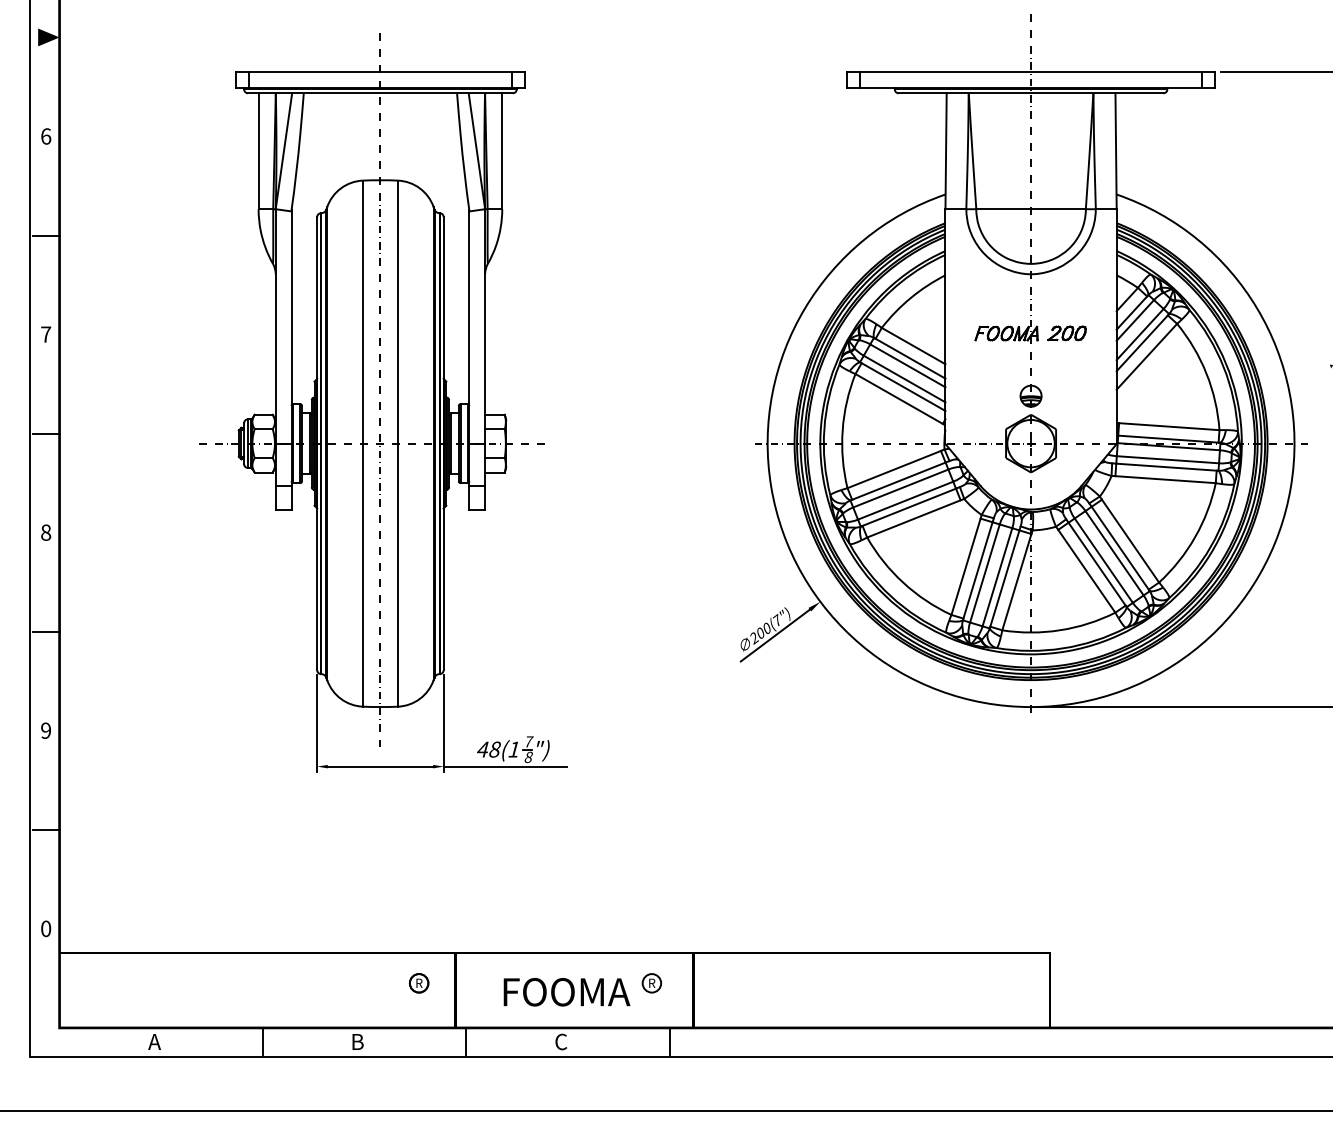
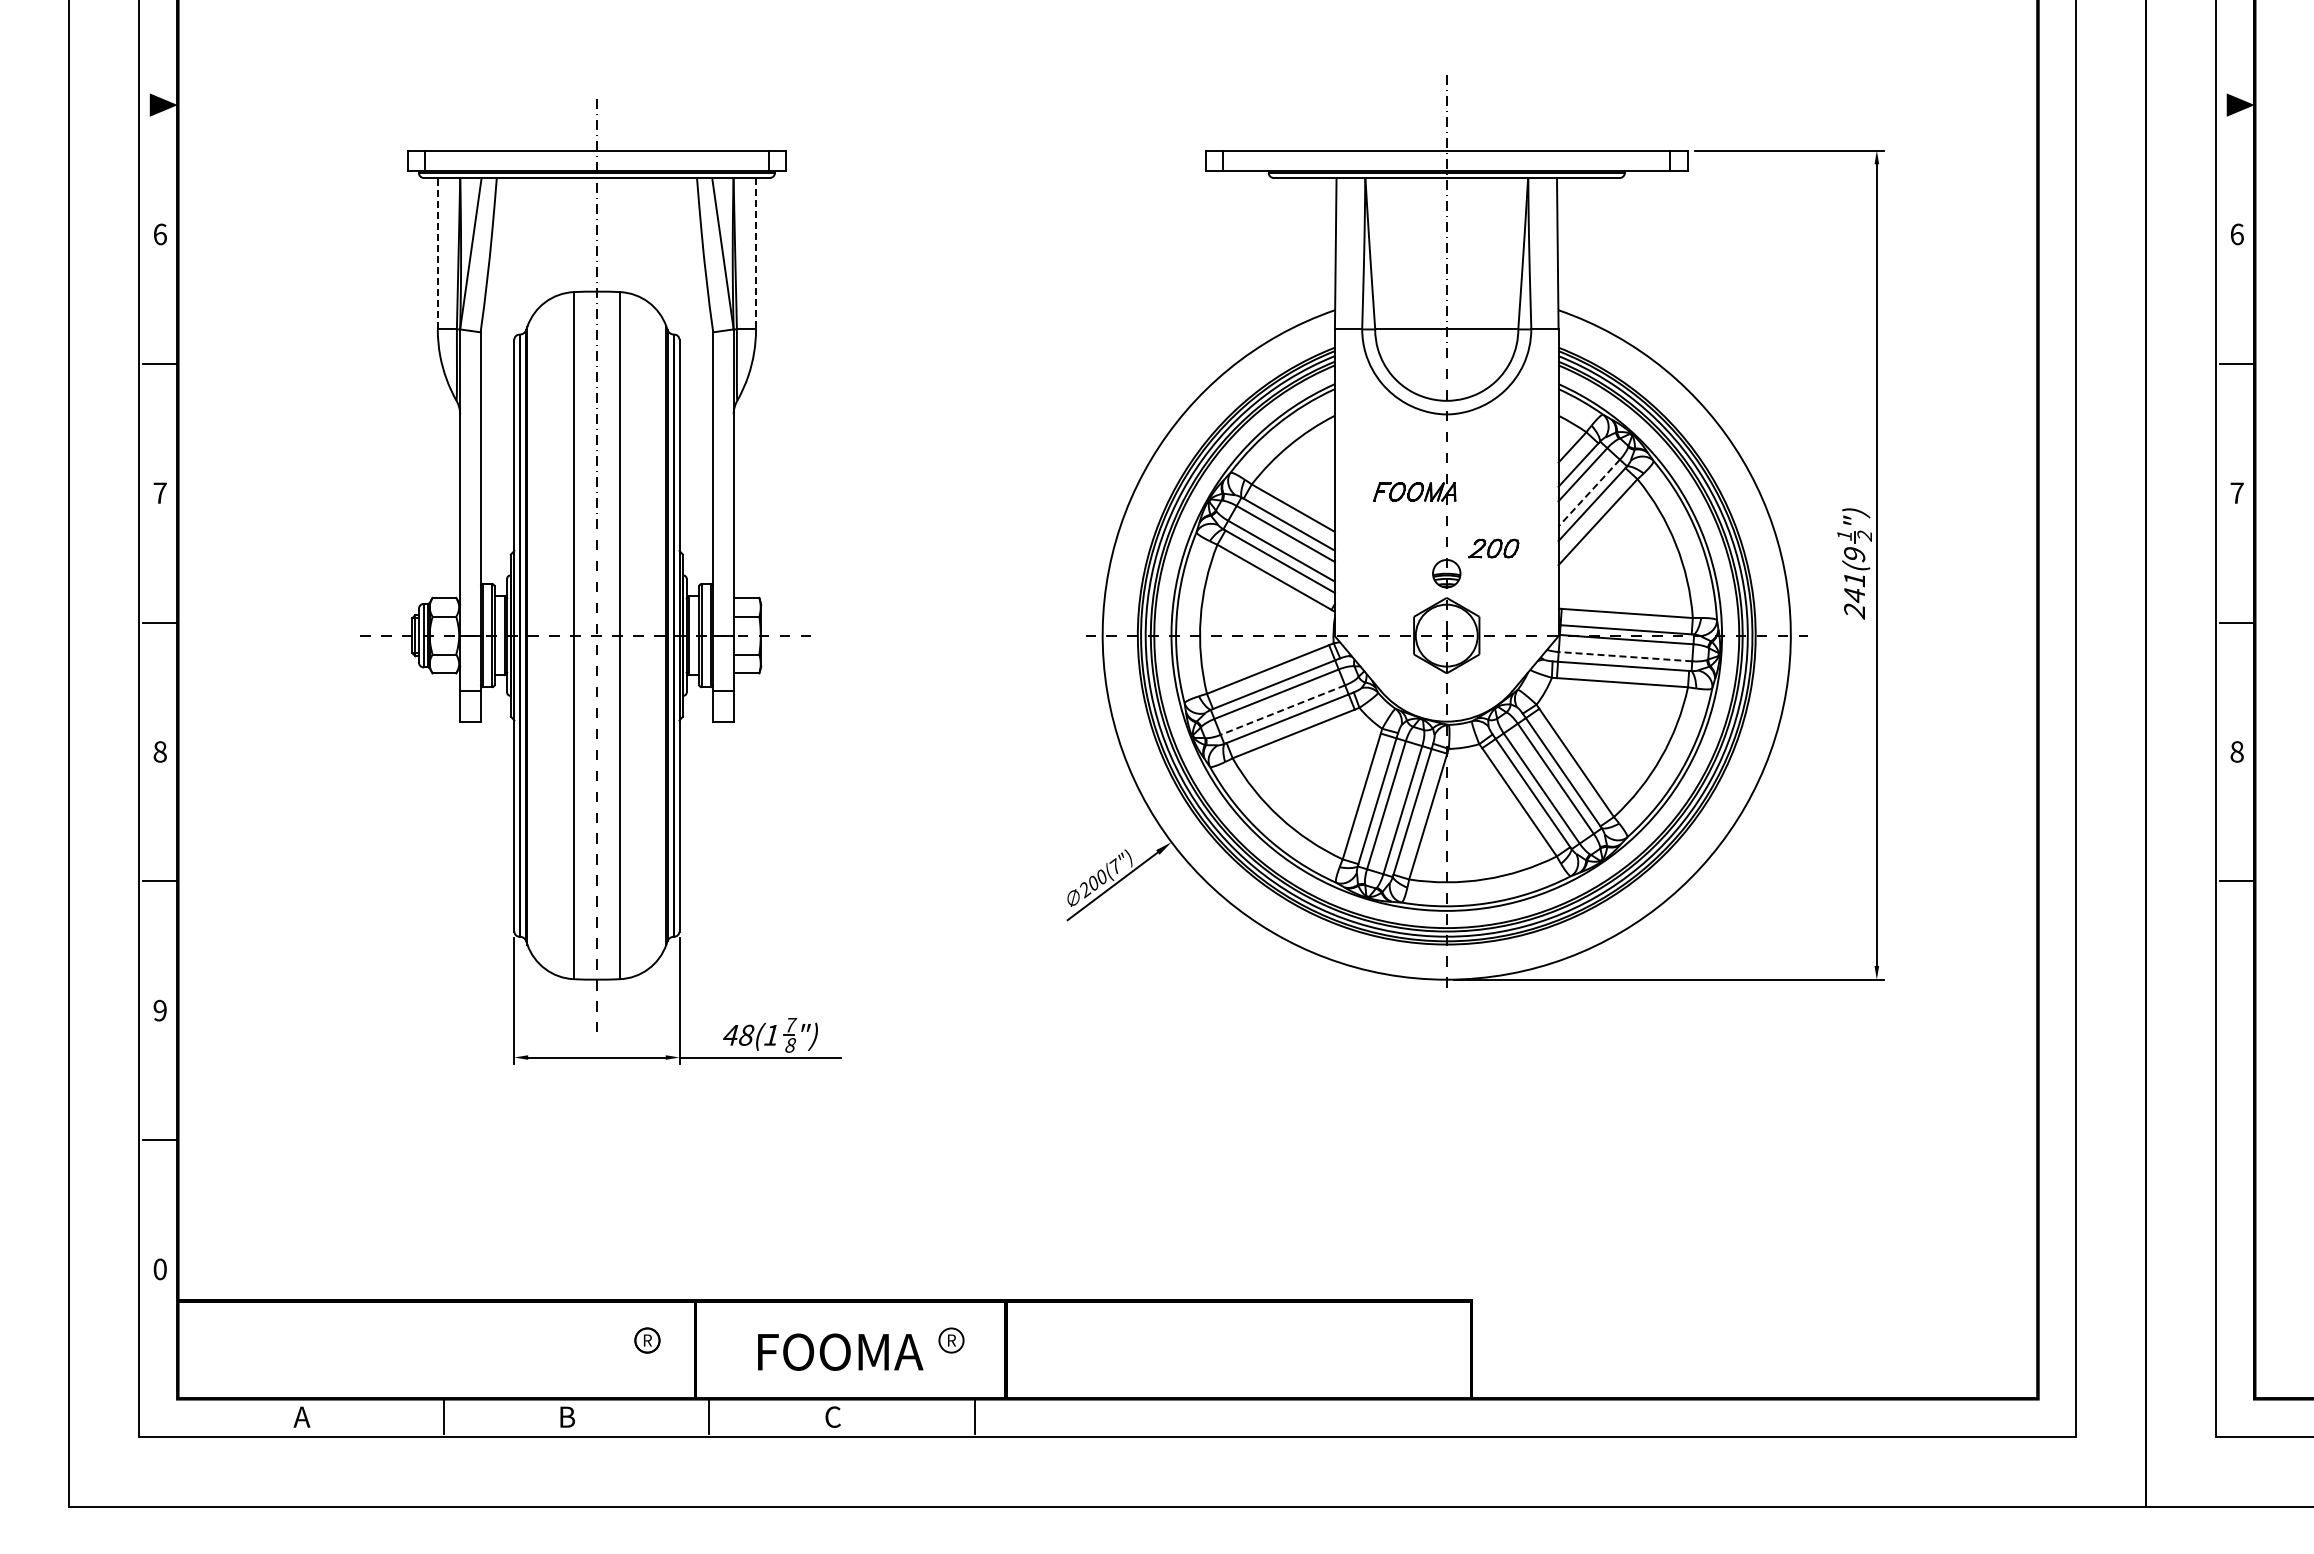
line: (258, 151) -> (437, 253), solid -> dashed
line: (502, 151) -> (756, 253), solid -> dashed
part: (1066, 333) -> (1493, 548), moved
line: (1139, 334) -> (1588, 493), solid -> dashed
line: (1167, 459) -> (1625, 656), solid -> dashed
line: (905, 500) -> (1282, 710), solid -> dashed

